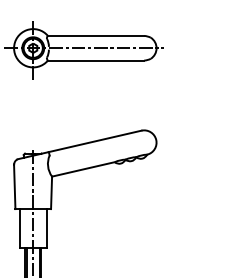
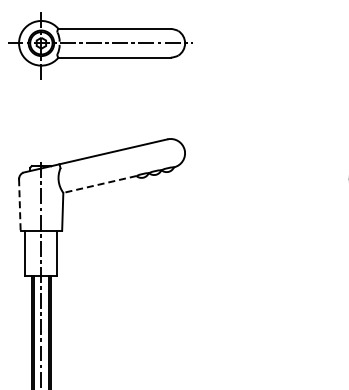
line: (83, 169) -> (99, 184), solid -> dashed
line: (14, 186) -> (19, 204), solid -> dashed

